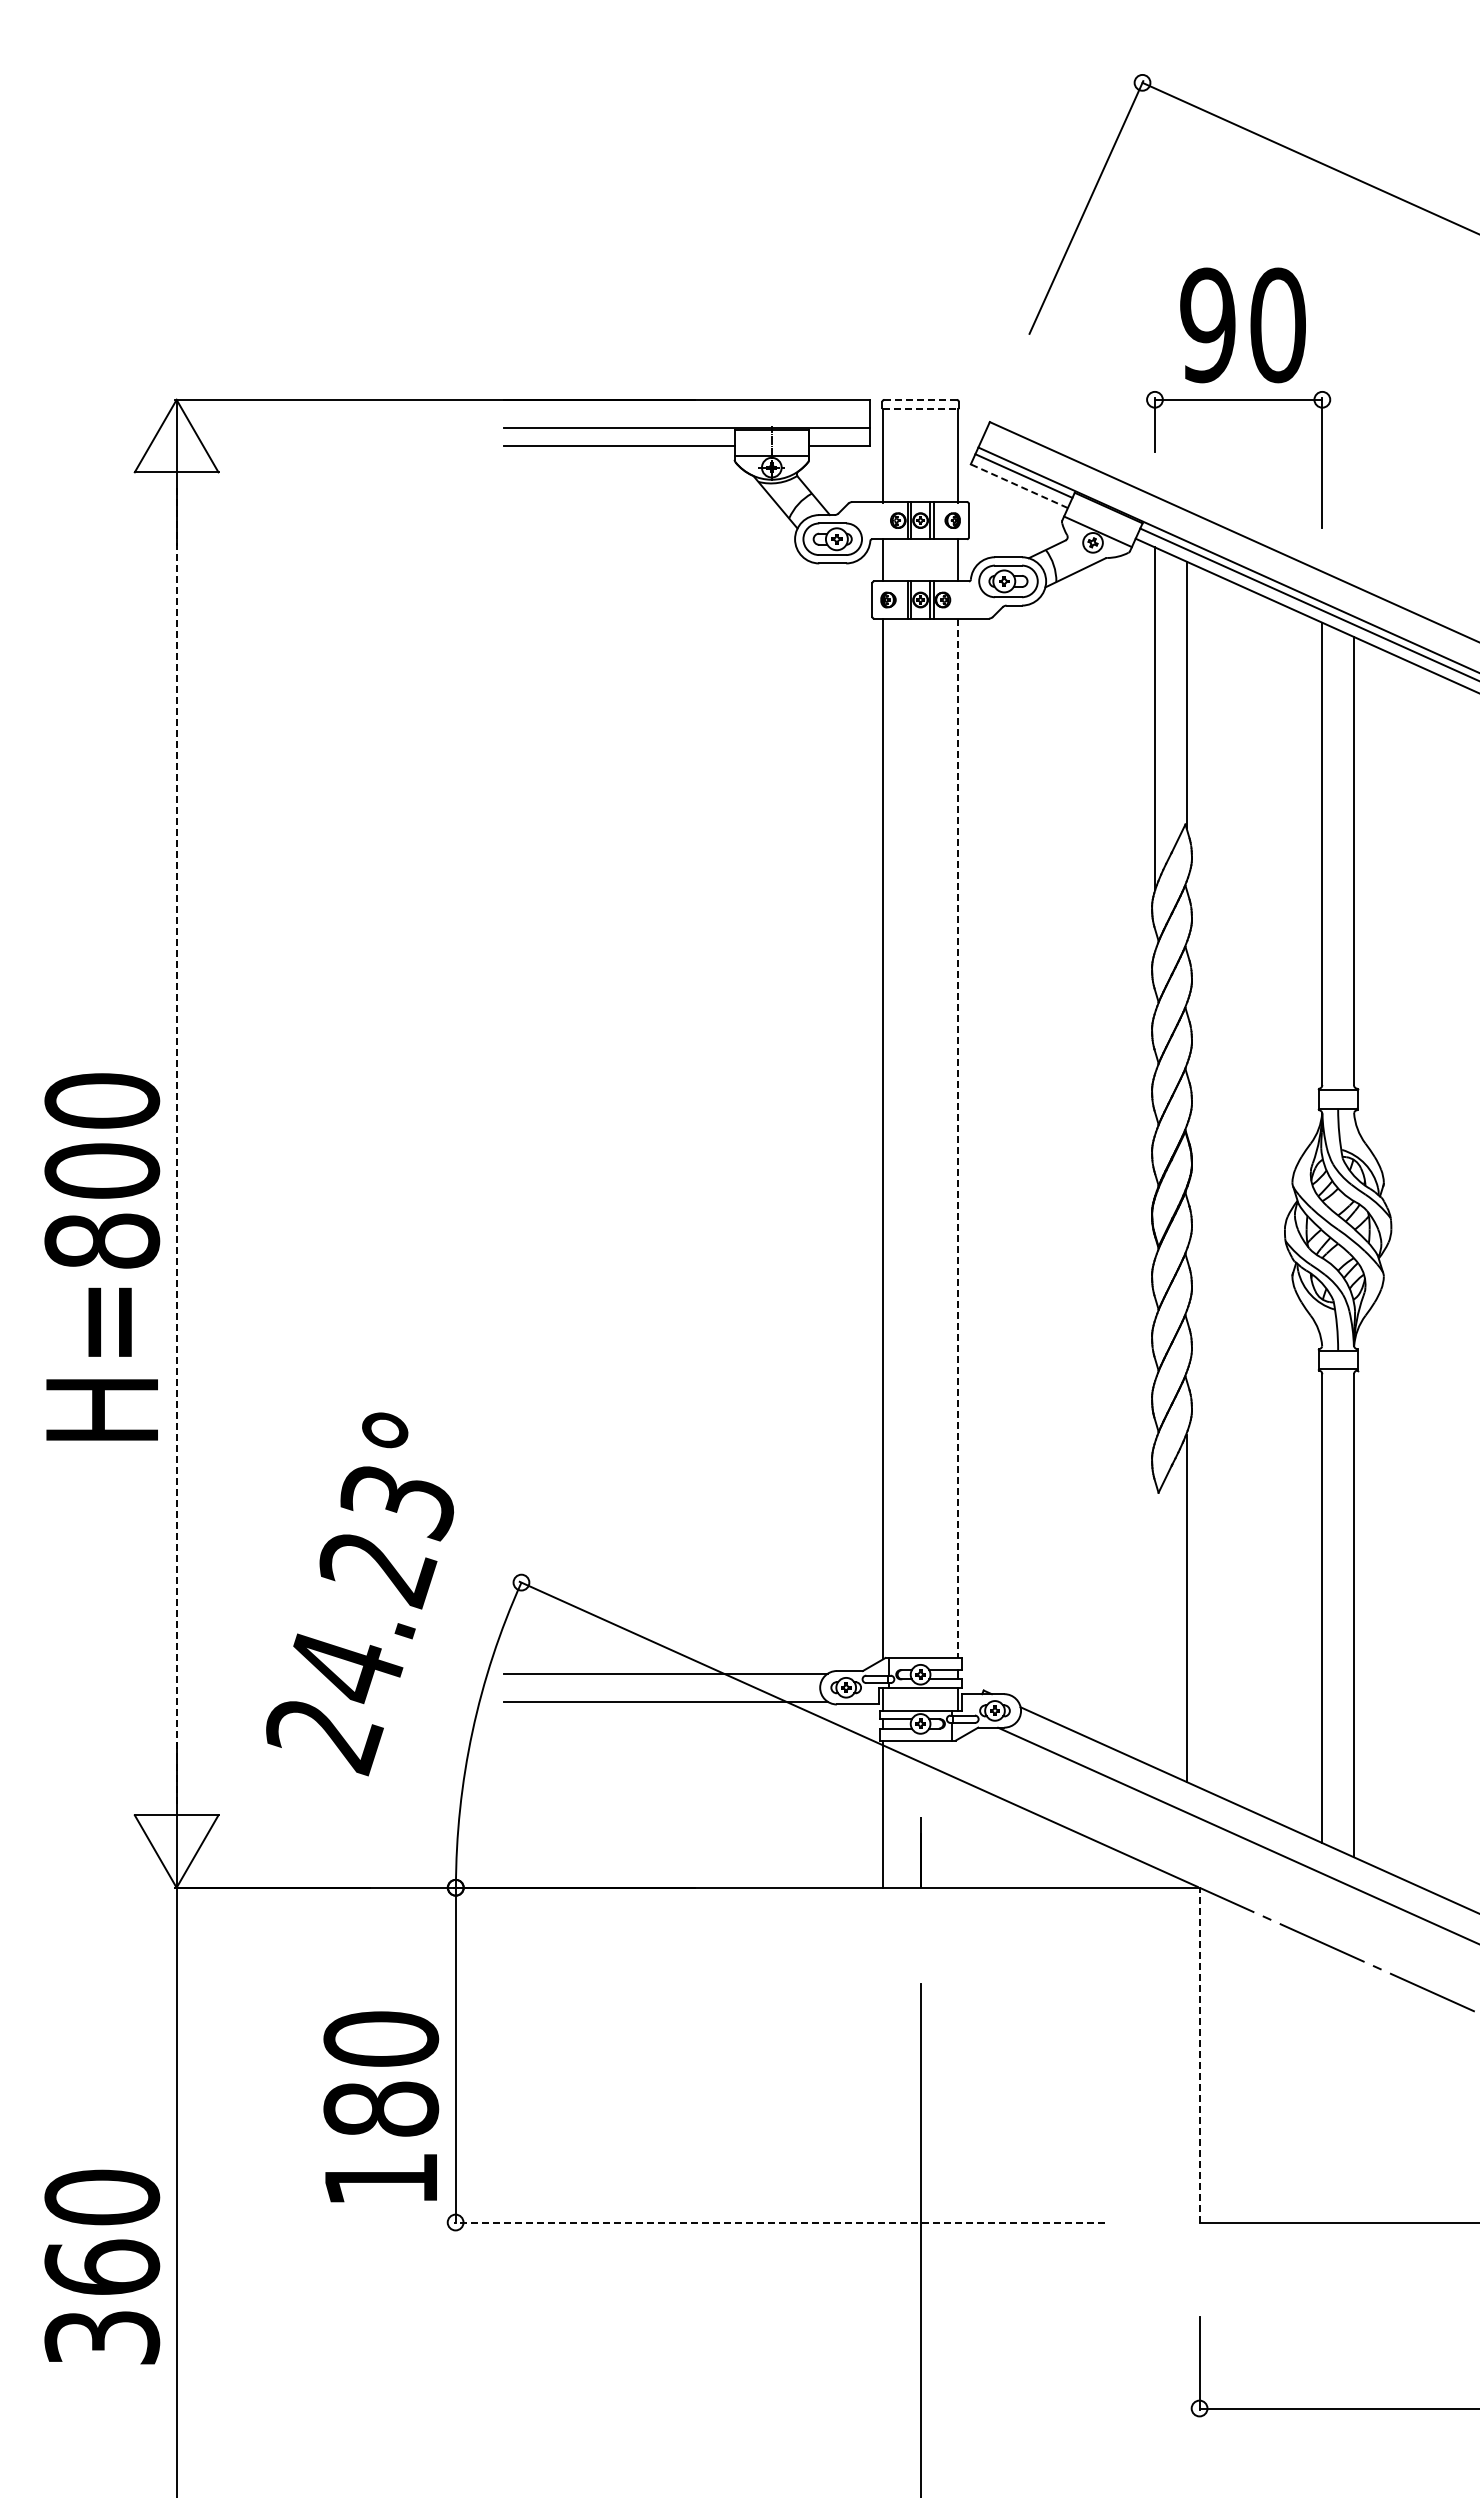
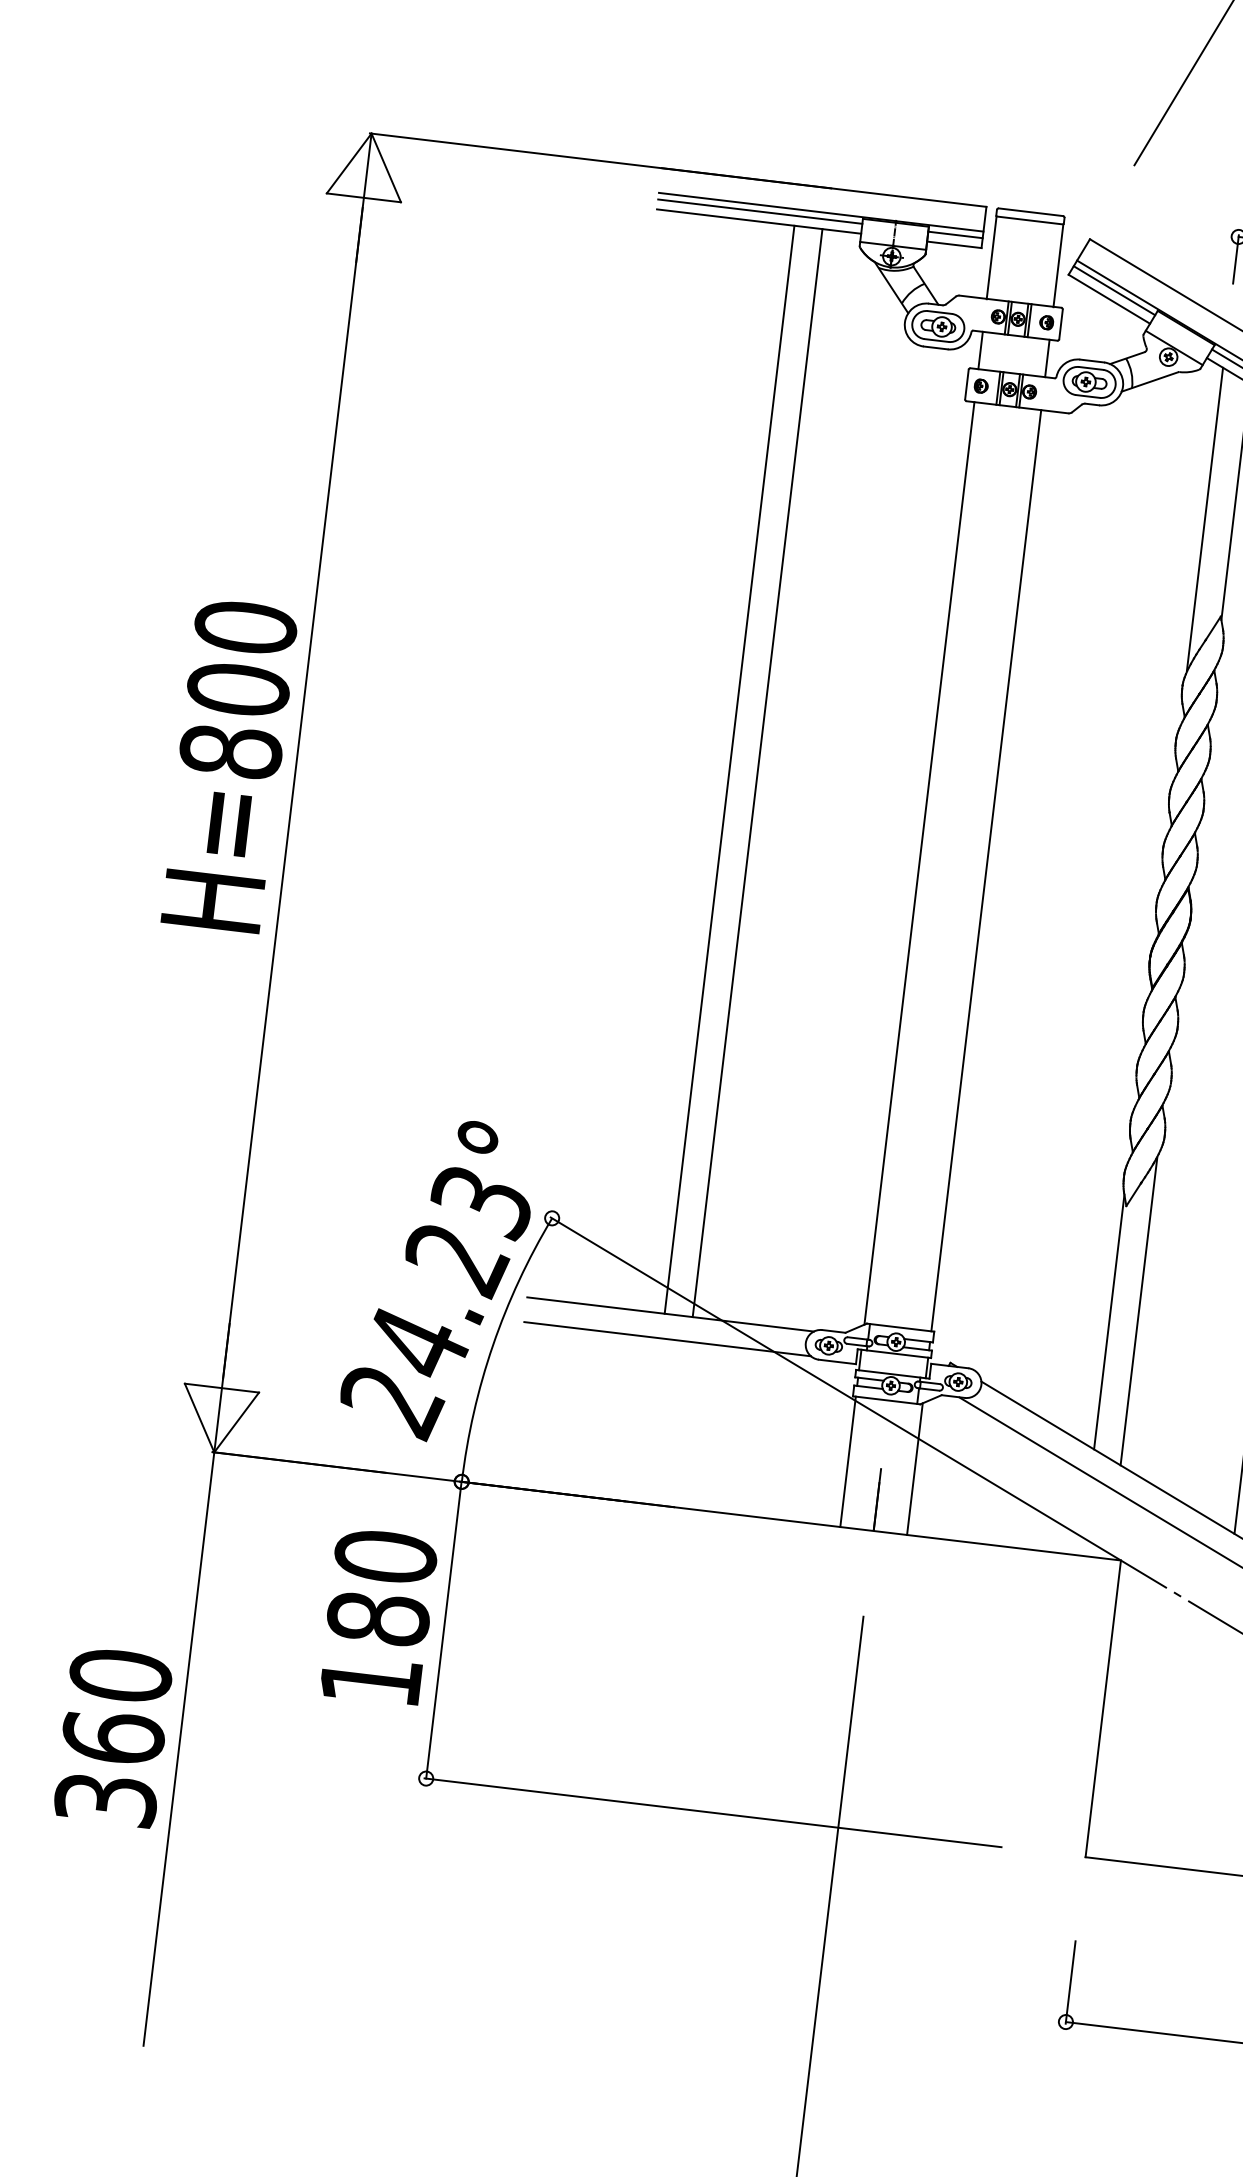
line: (921, 399) -> (1031, 212), dashed -> solid
line: (921, 409) -> (1030, 220), dashed -> solid
line: (619, 435) -> (760, 212), added
line: (839, 435) -> (955, 235), added
line: (1018, 486) -> (1108, 299), dashed -> solid
line: (659, 1059) -> (729, 769), added
line: (690, 1059) -> (757, 772), added
line: (958, 1138) -> (986, 870), dashed -> solid
line: (176, 1143) -> (292, 792), dashed -> solid
text: (102, 1256) -> (229, 765), moved
text: (360, 1594) -> (438, 1280), moved
line: (1154, 1623) -> (1108, 1321), added
line: (958, 1813) -> (915, 1469), added
line: (1199, 2054) -> (1103, 1708), dashed -> solid
text: (381, 2106) -> (378, 1616), moved
line: (778, 2222) -> (712, 1812), dashed -> solid
text: (102, 2266) -> (113, 1736), moved

